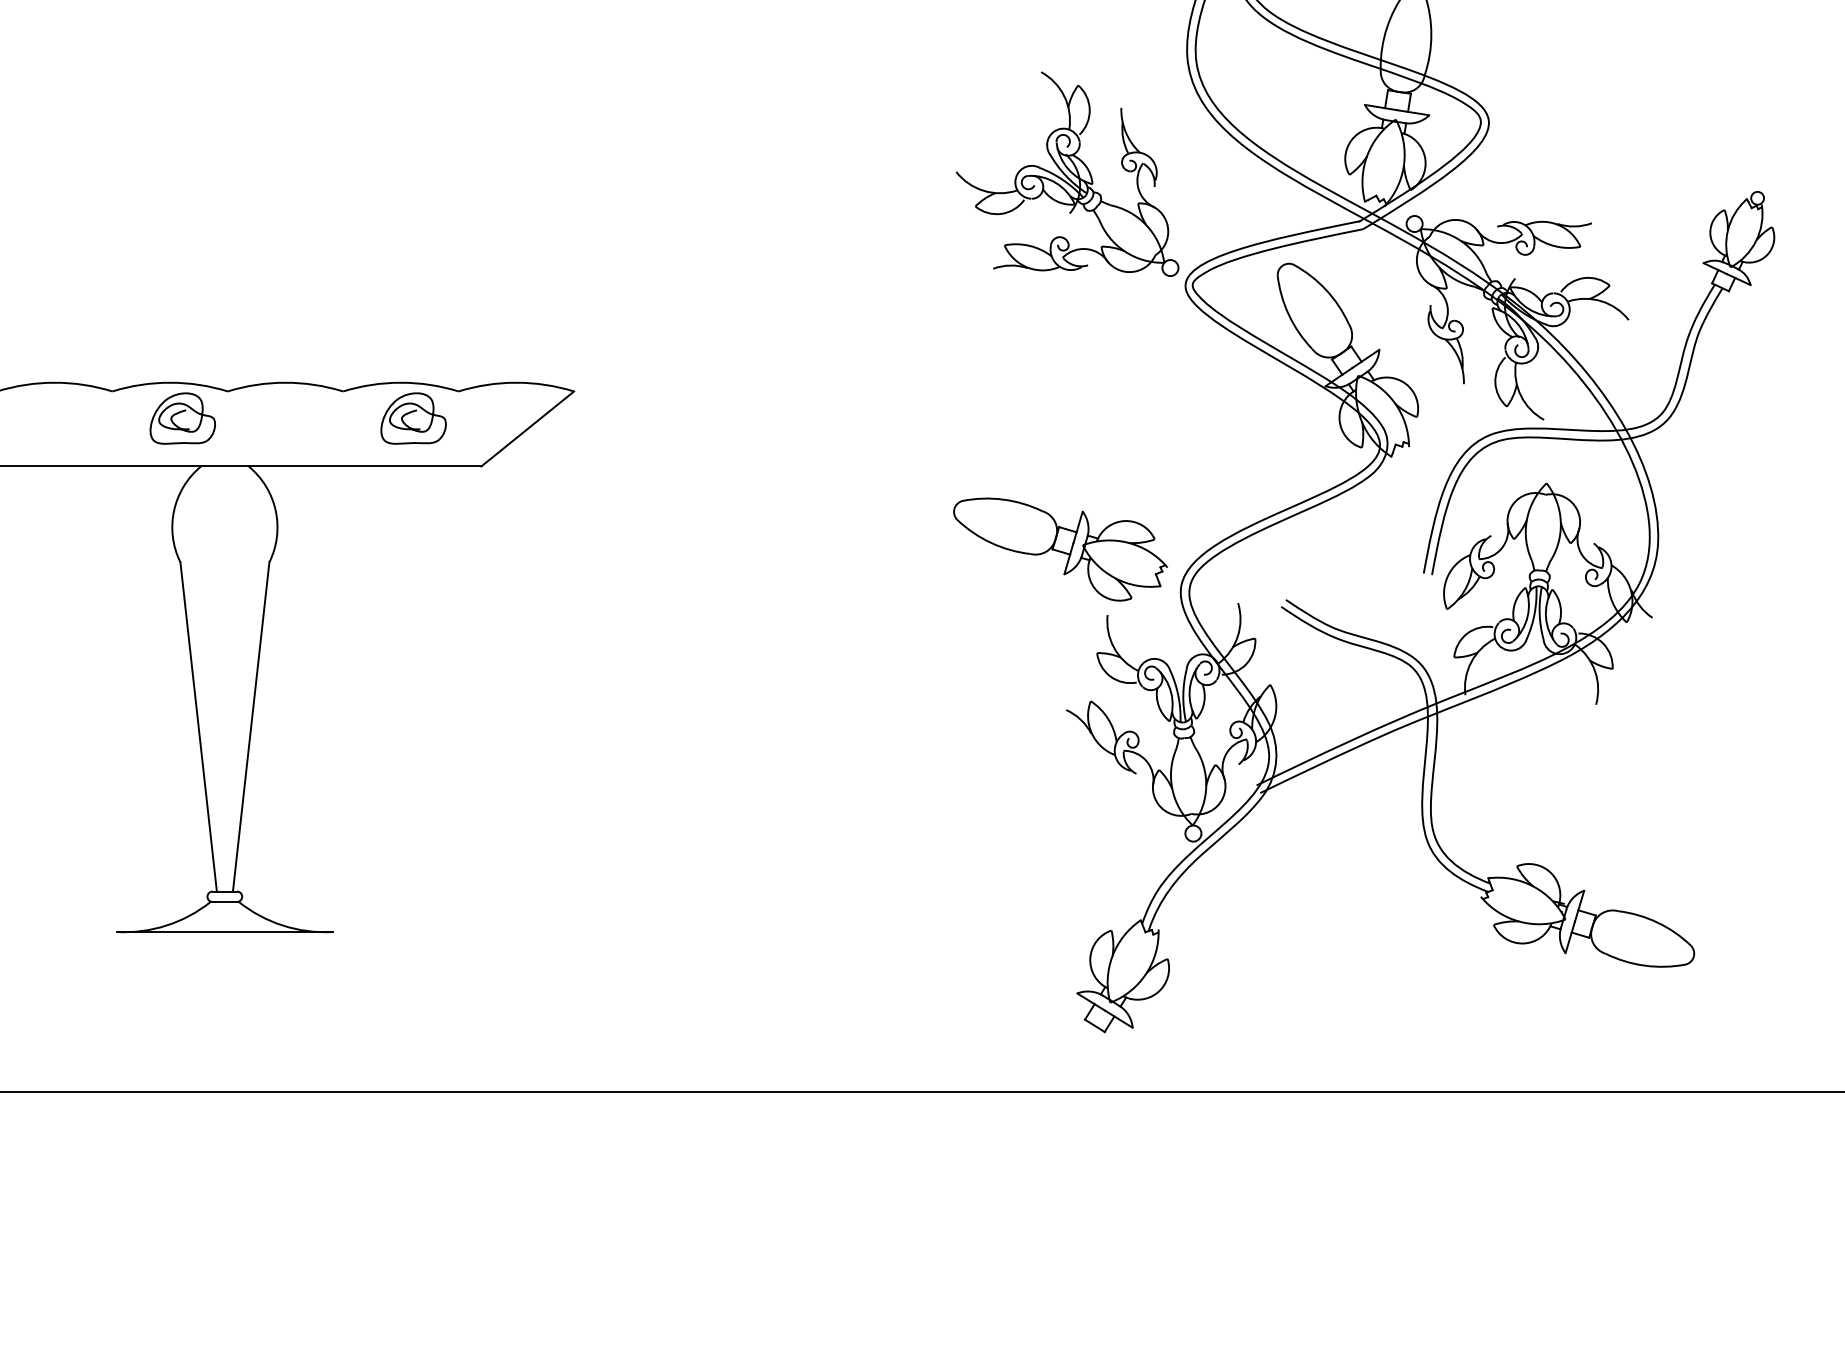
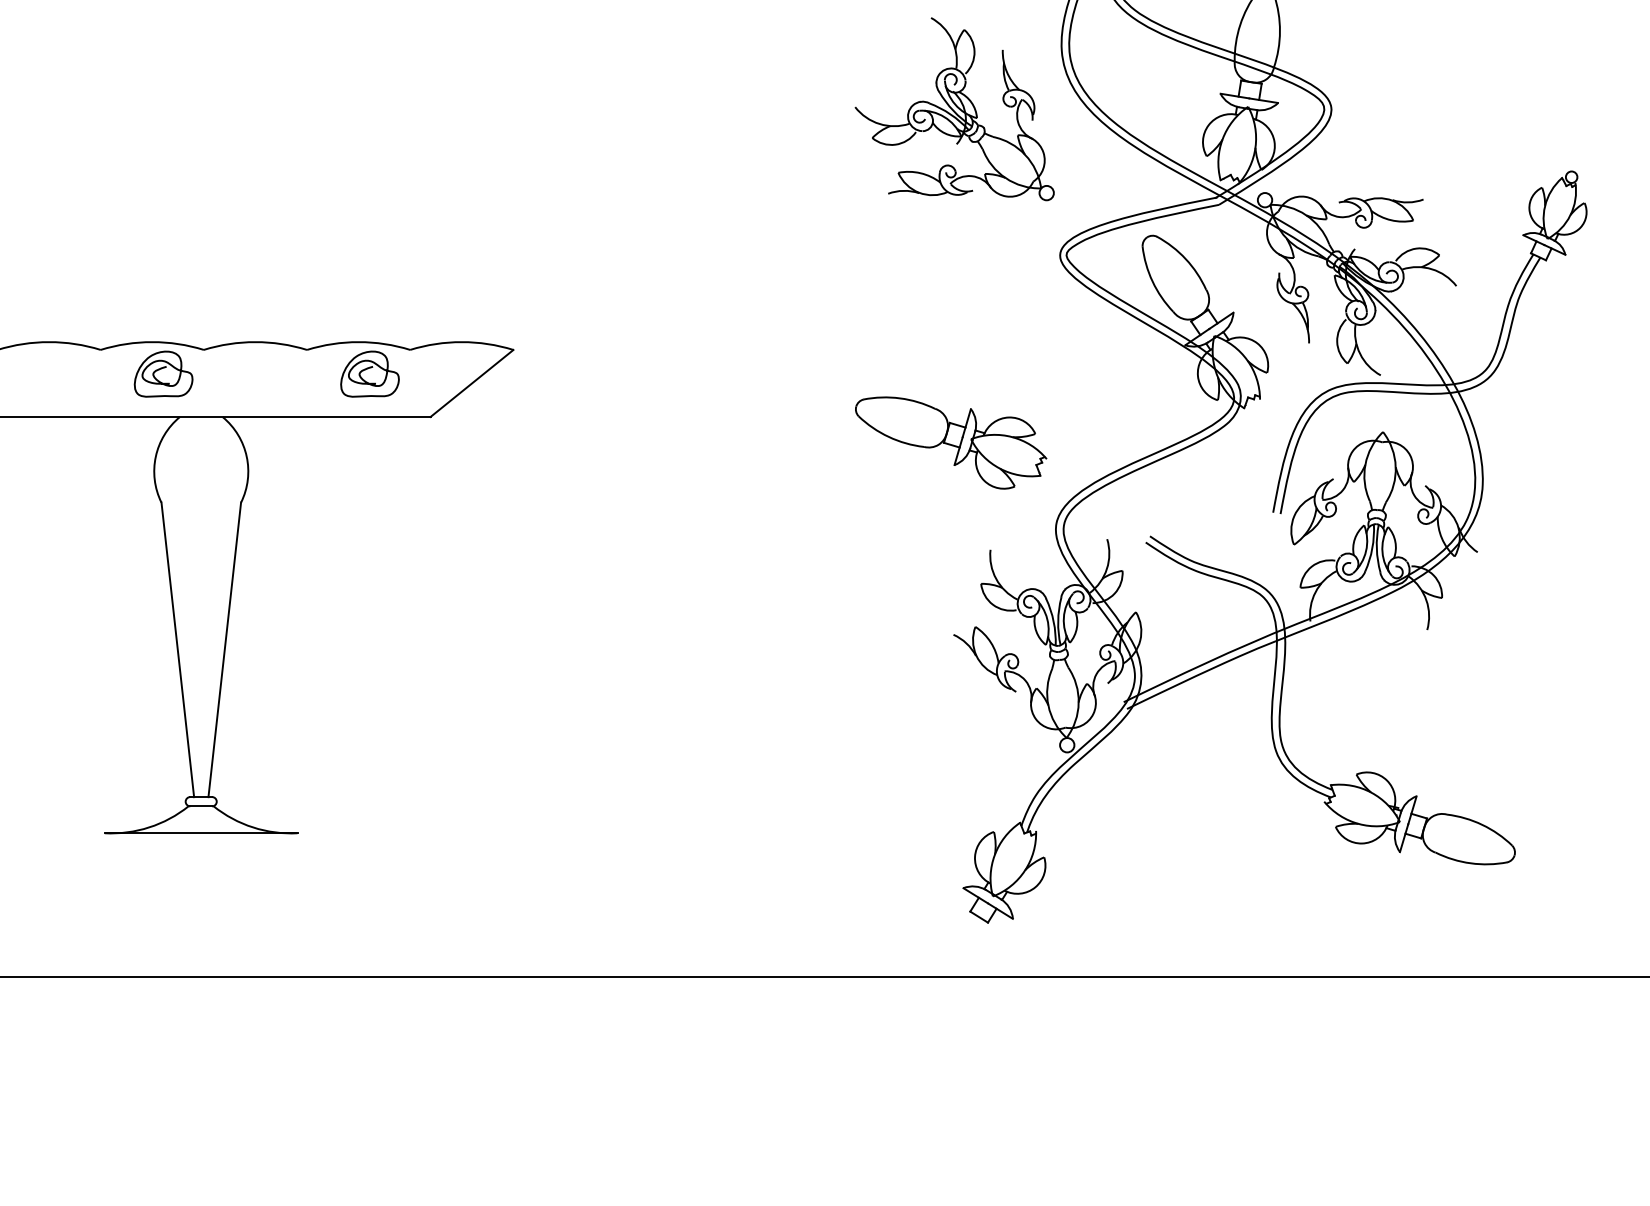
part: (1067, 173) -> (954, 108), moved
part: (1060, 549) -> (951, 442), moved

